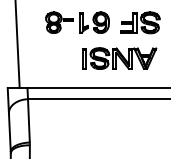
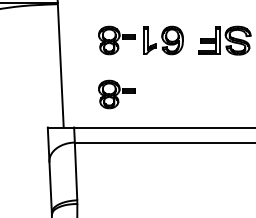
part: (119, 58) -> (196, 88), removed
part: (59, 63) -> (116, 94), added

